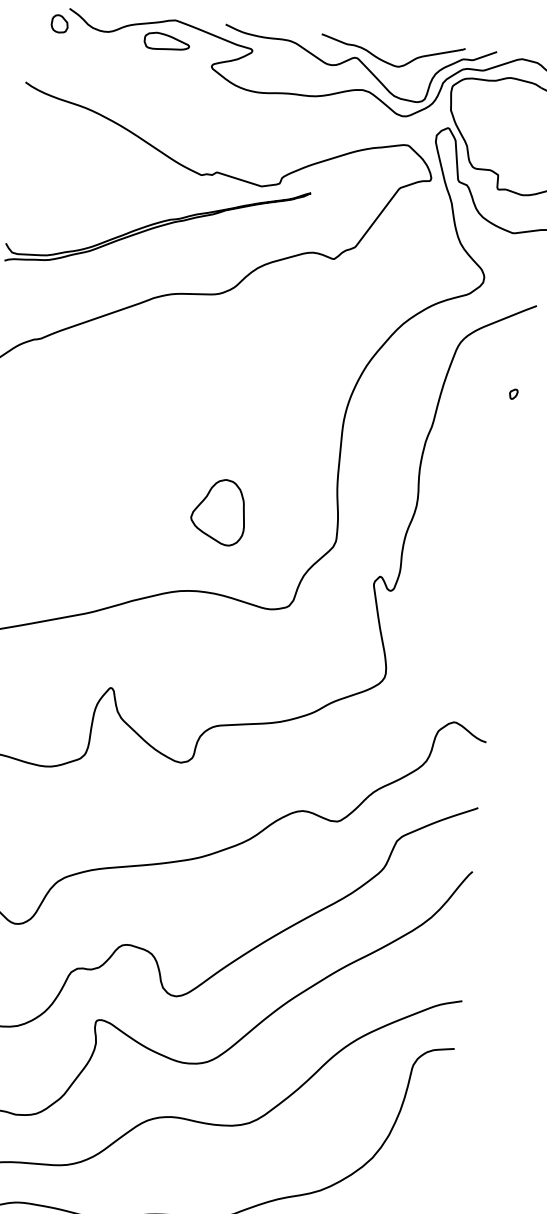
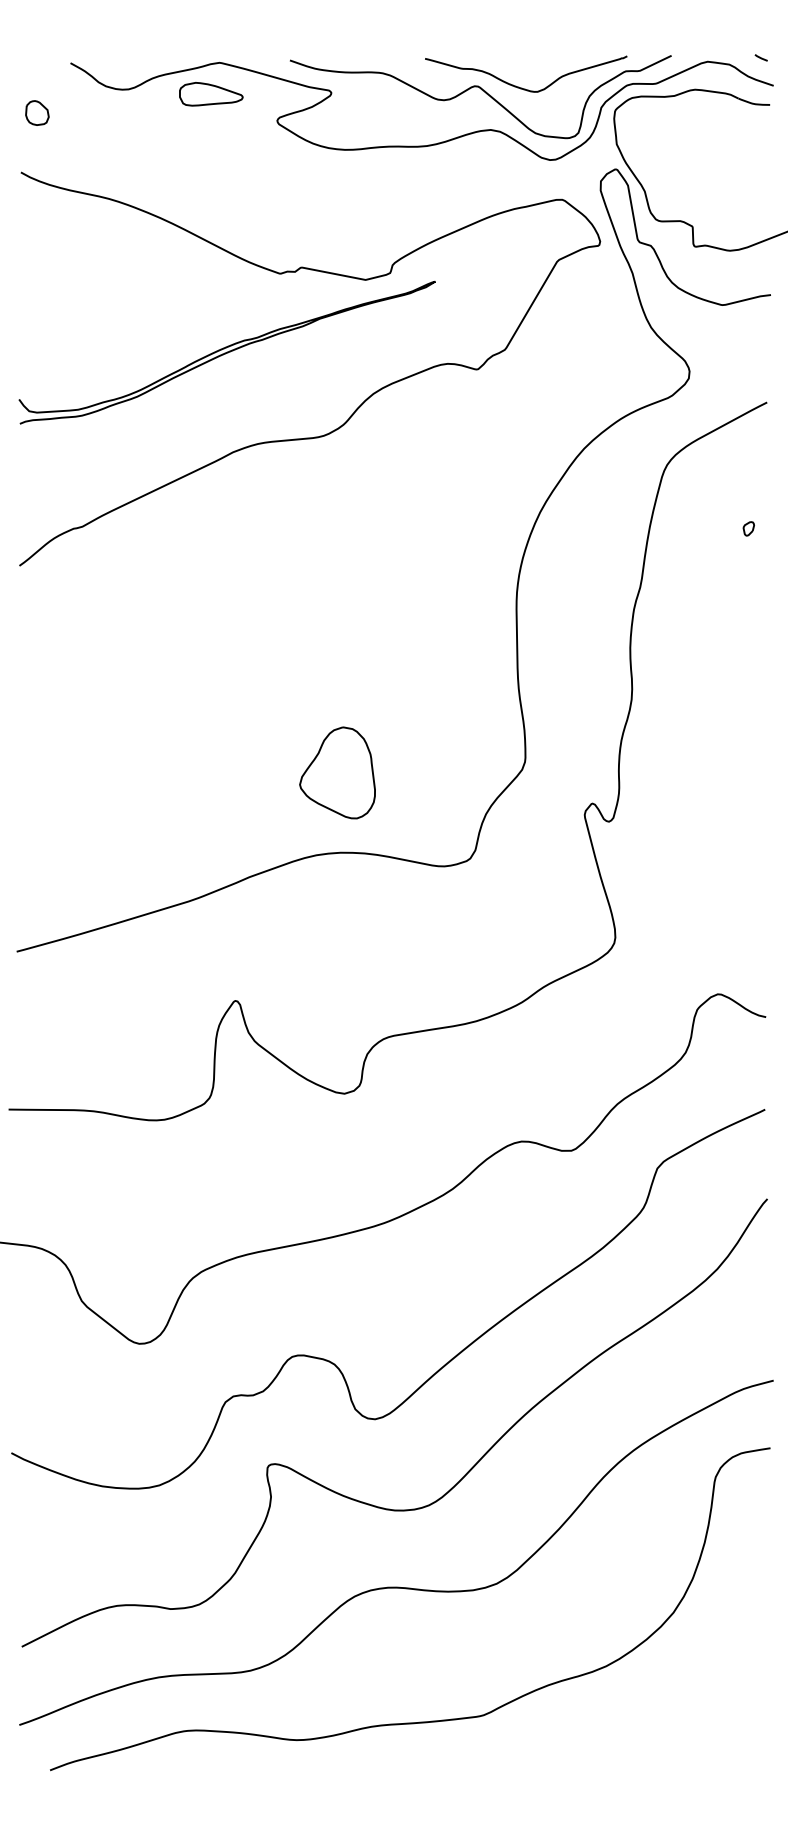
part: (59, 23) -> (37, 112), moved
part: (218, 511) -> (337, 772), moved

